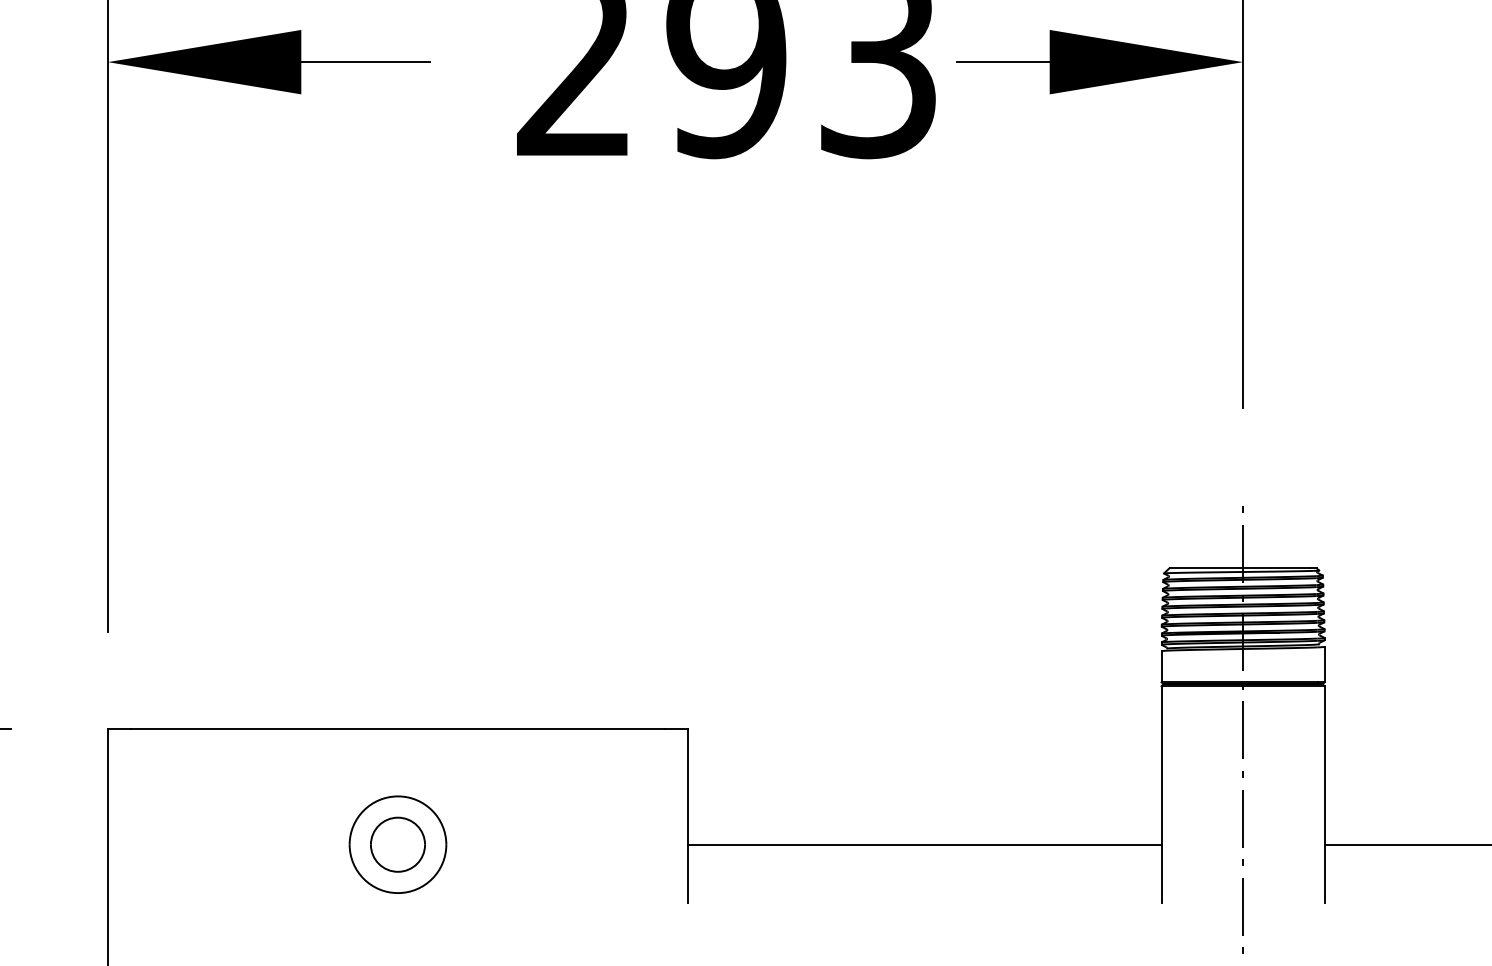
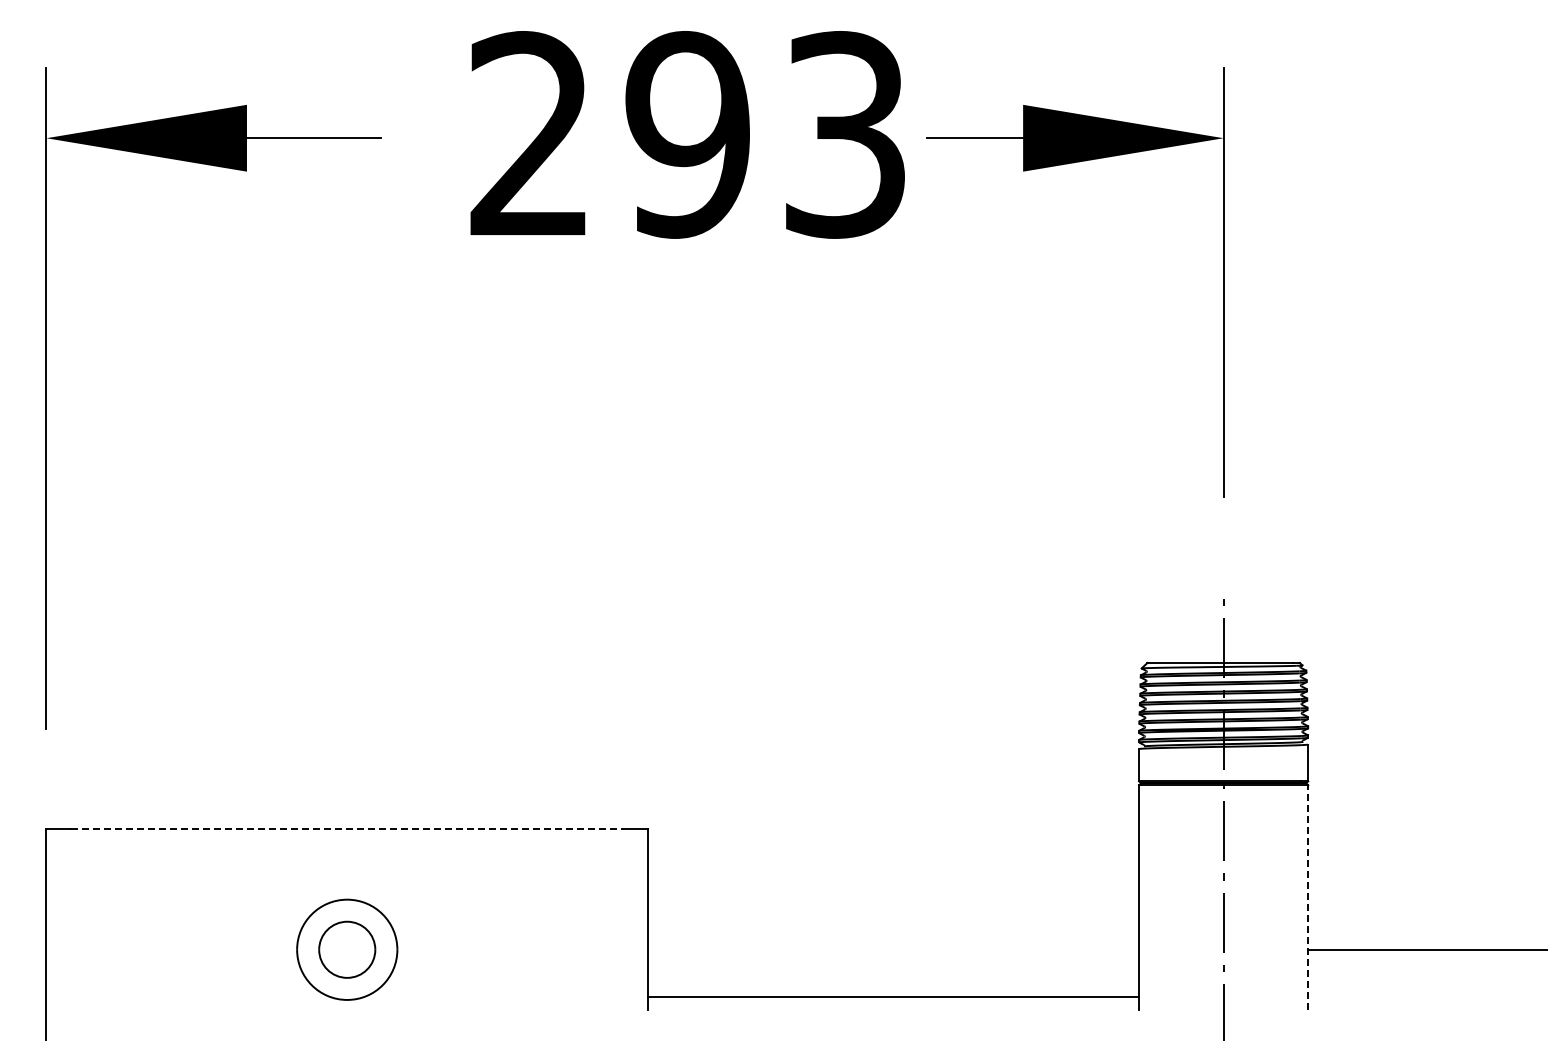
line: (398, 728) -> (347, 829), solid -> dashed
line: (1324, 794) -> (1308, 897), solid -> dashed
line: (924, 844) -> (893, 996), moved

